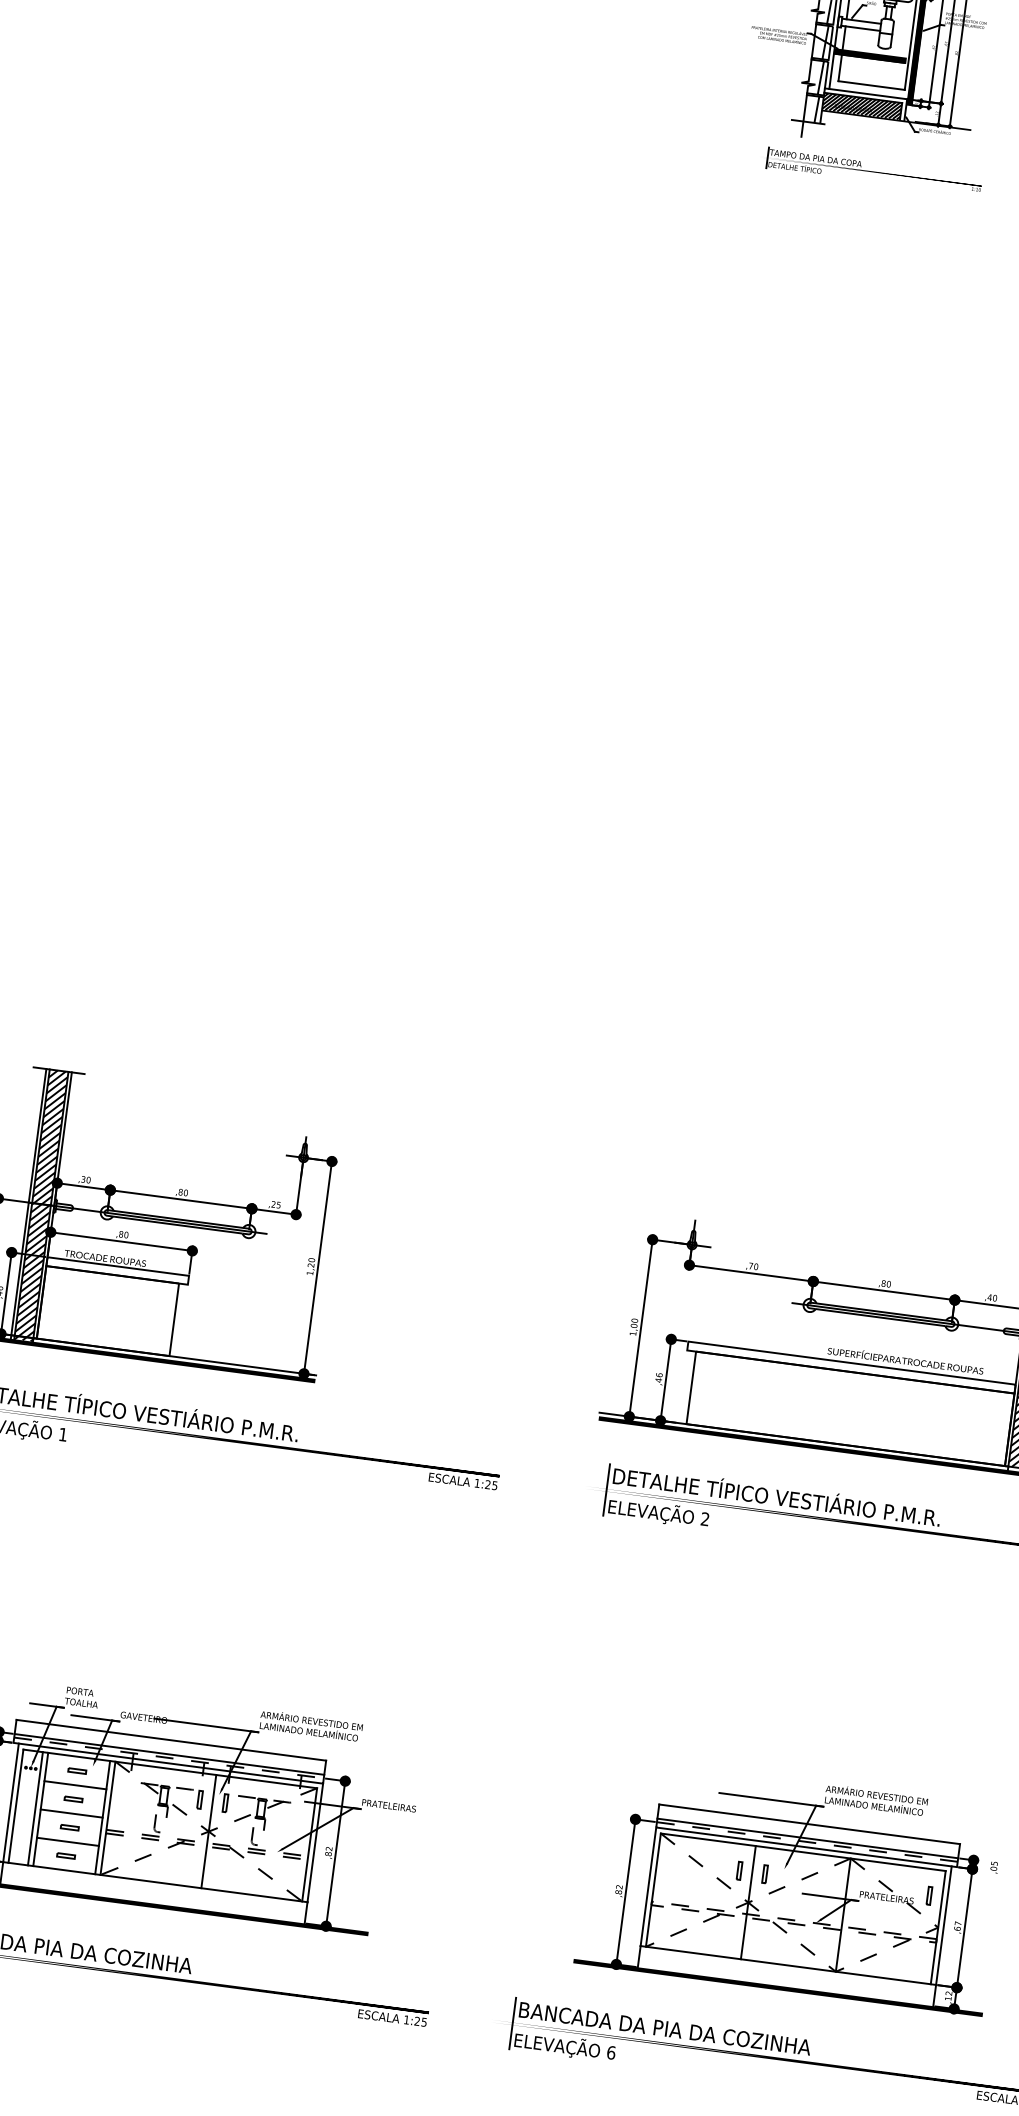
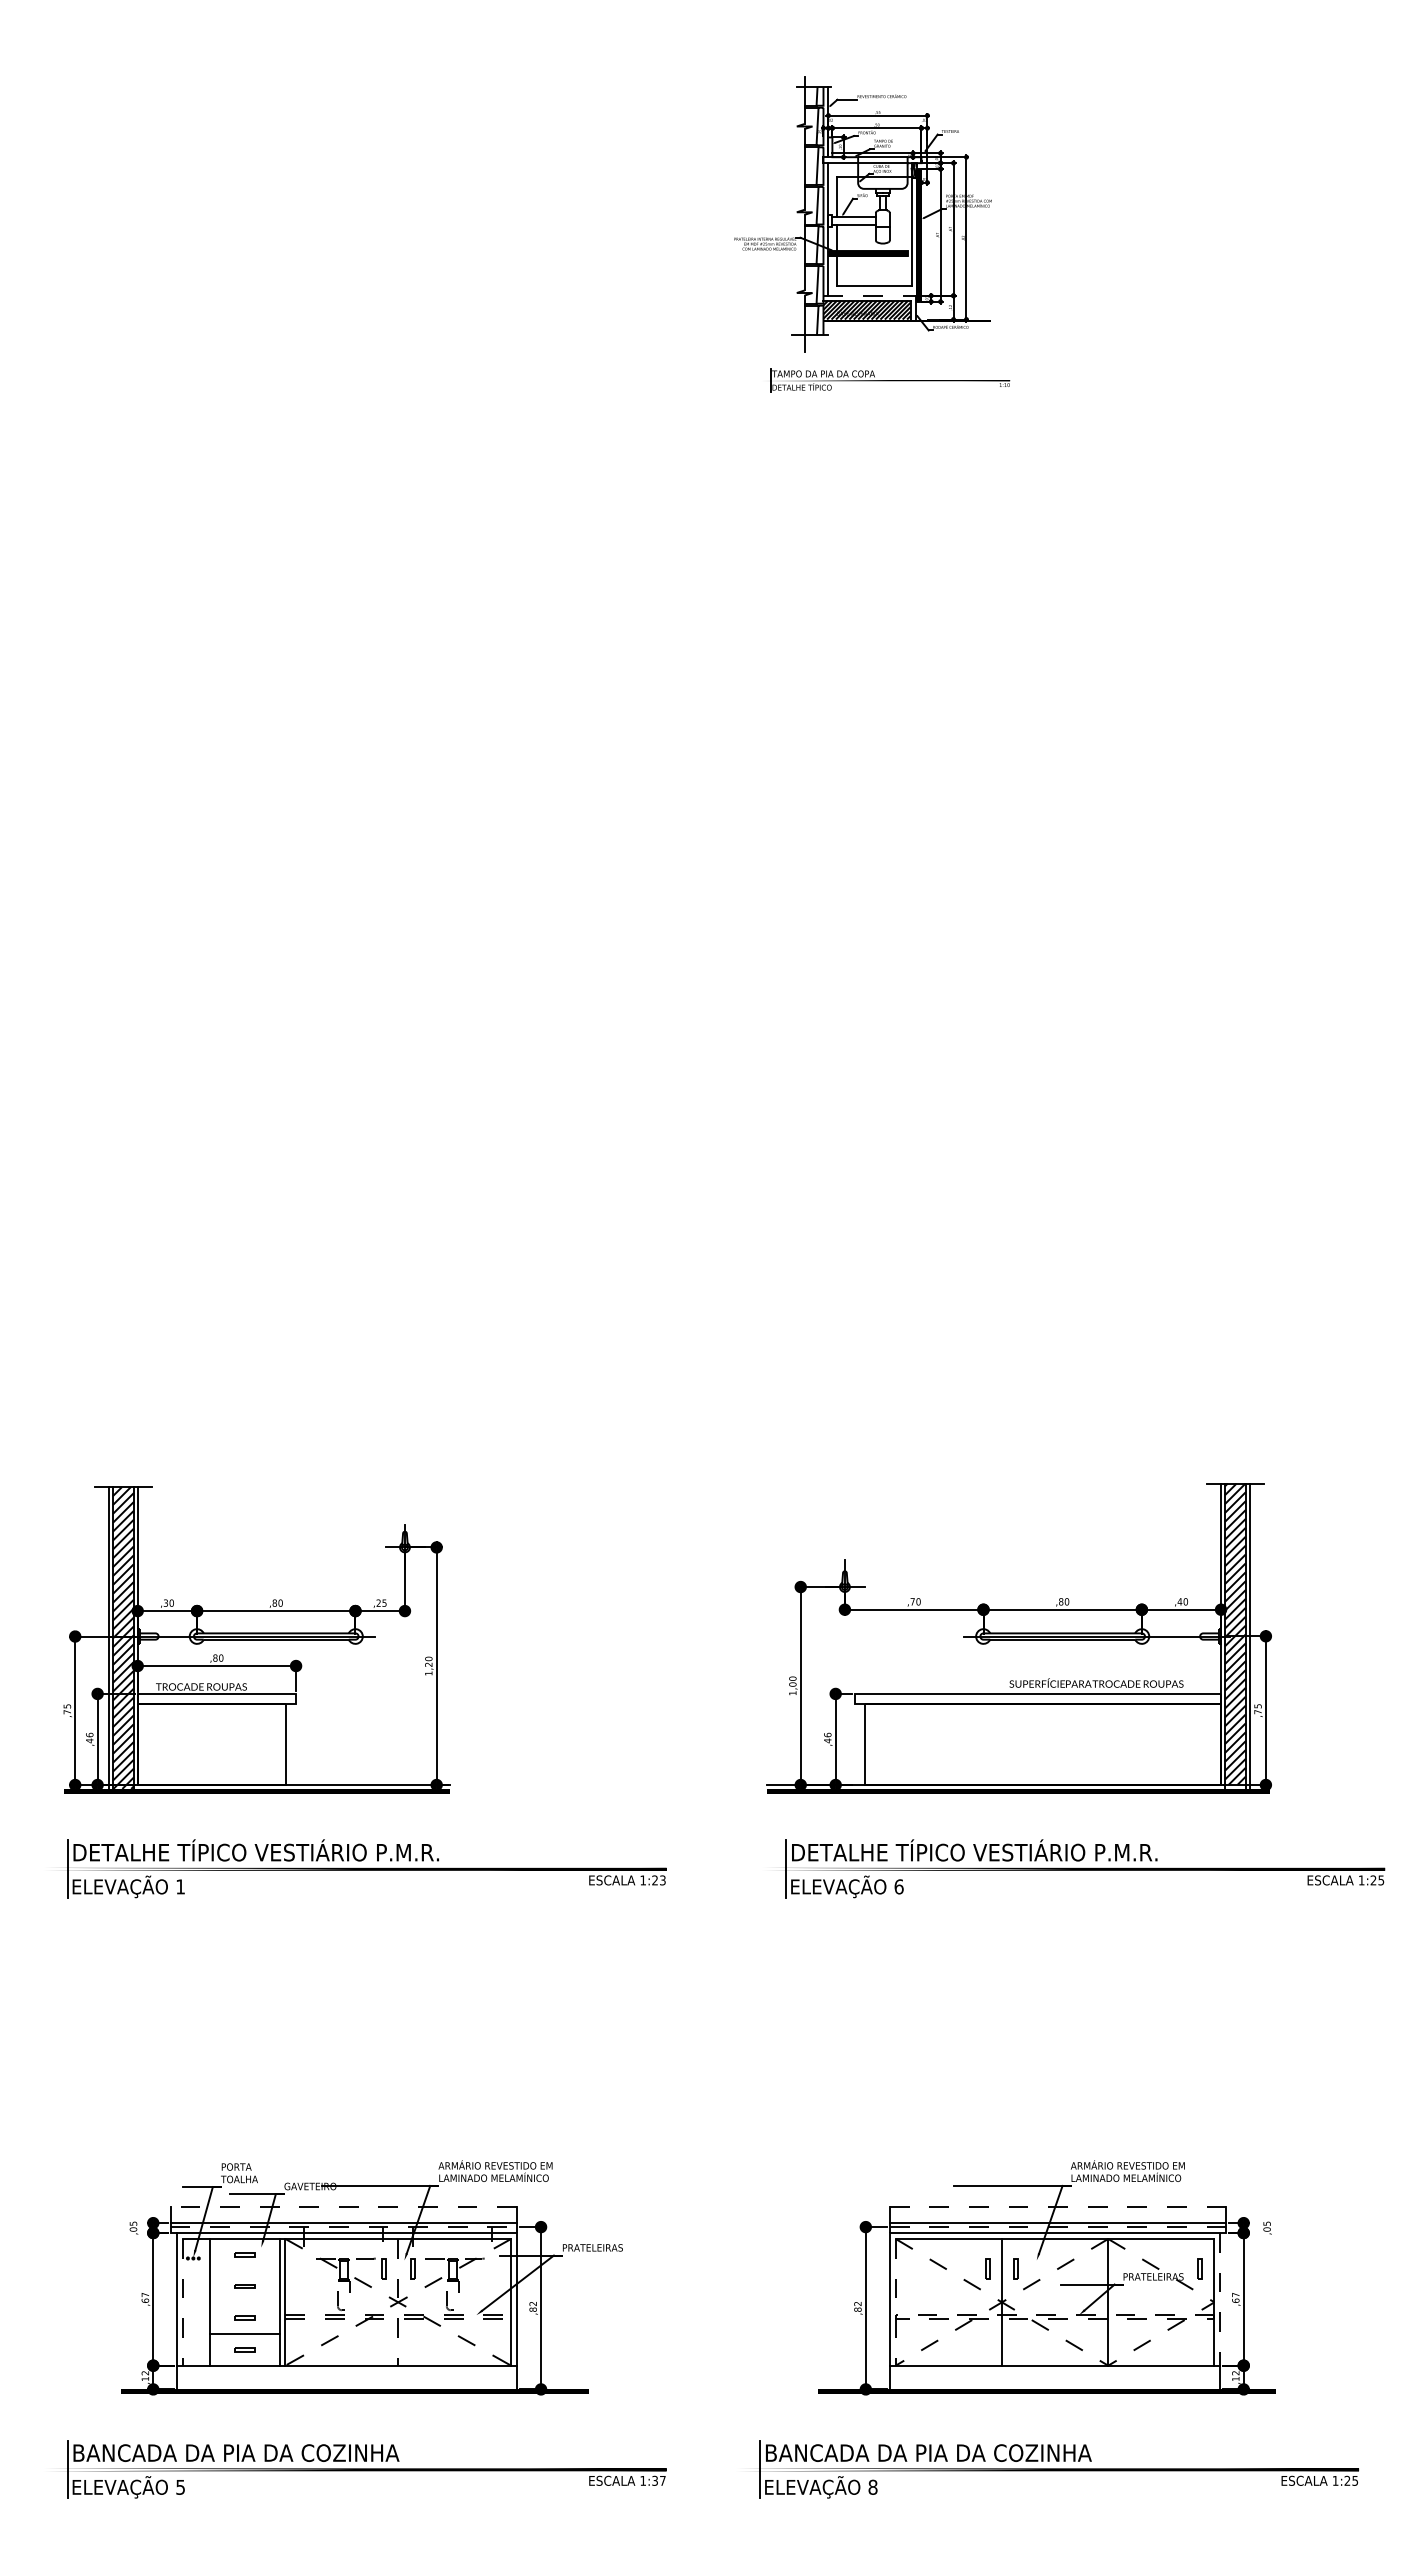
line: (866, 93) -> (870, 295), solid -> dashed
text: (494, 1484) -> (662, 1879), 1:25 -> 1:23
text: (704, 1518) -> (898, 1886), 2 -> 6
line: (171, 1740) -> (343, 2207), solid -> dashed
line: (75, 1785) -> (244, 2270), removed
line: (15, 1806) -> (182, 2302), solid -> dashed
line: (35, 1808) -> (204, 2301), removed
line: (71, 1813) -> (244, 2302), removed
line: (810, 1824) -> (1058, 2207), solid -> dashed
line: (208, 1831) -> (398, 2302), solid -> dashed
line: (653, 1890) -> (895, 2302), solid -> dashed
line: (943, 1925) -> (1220, 2299), solid -> dashed
text: (420, 2021) -> (658, 2480), 1:25 -> 1:37
text: (610, 2051) -> (872, 2486), 6 -> 8

